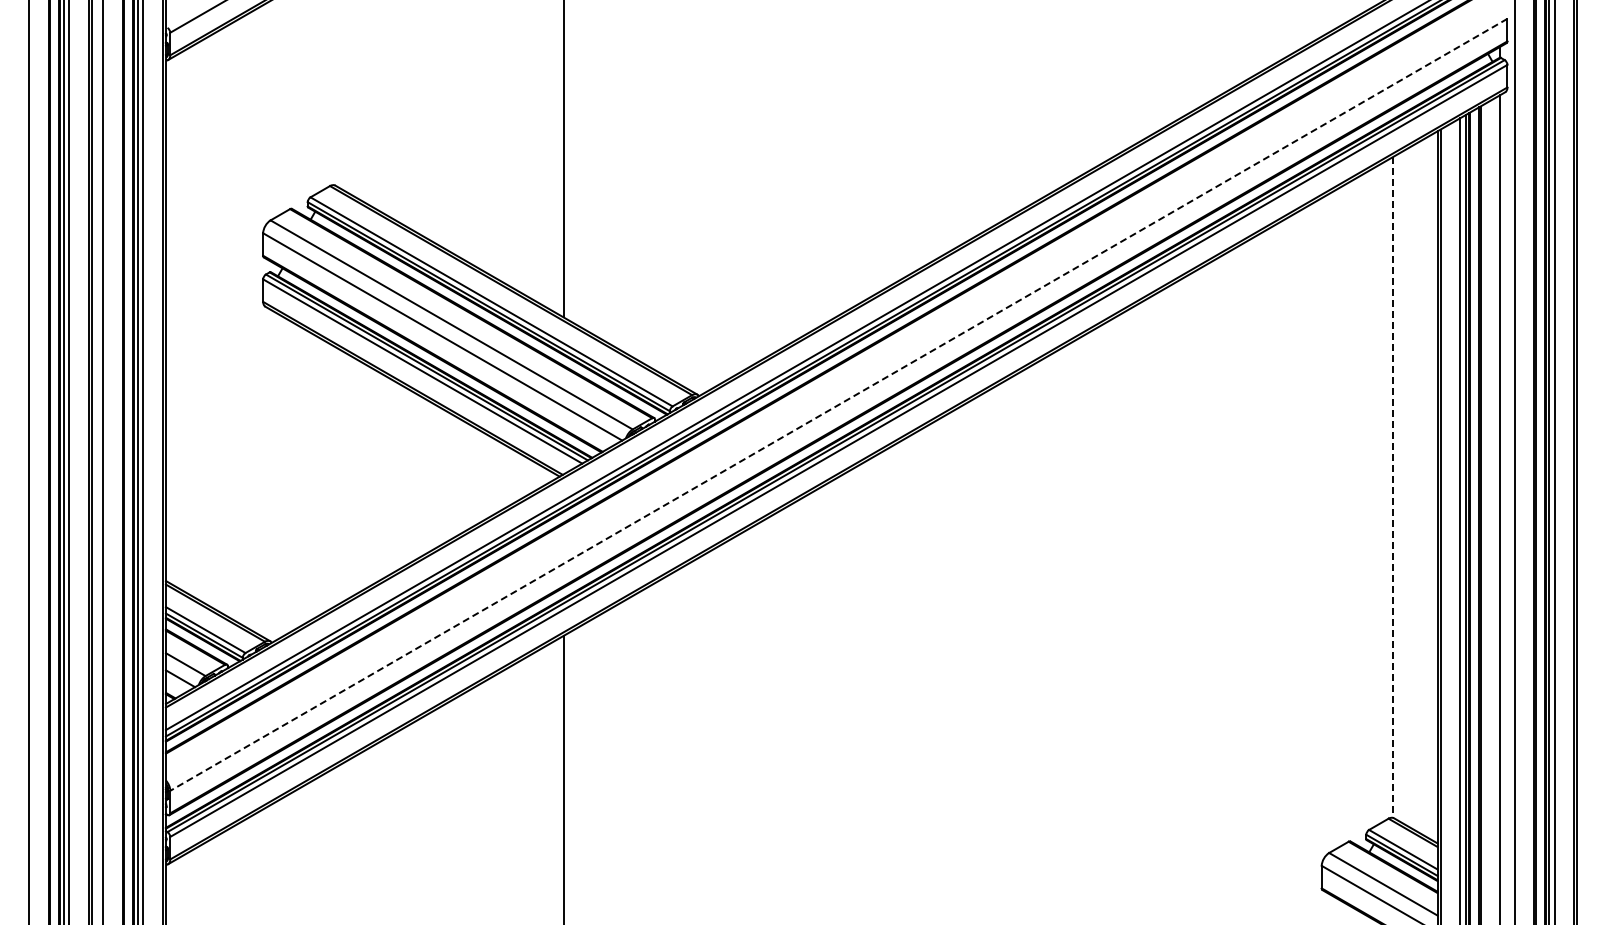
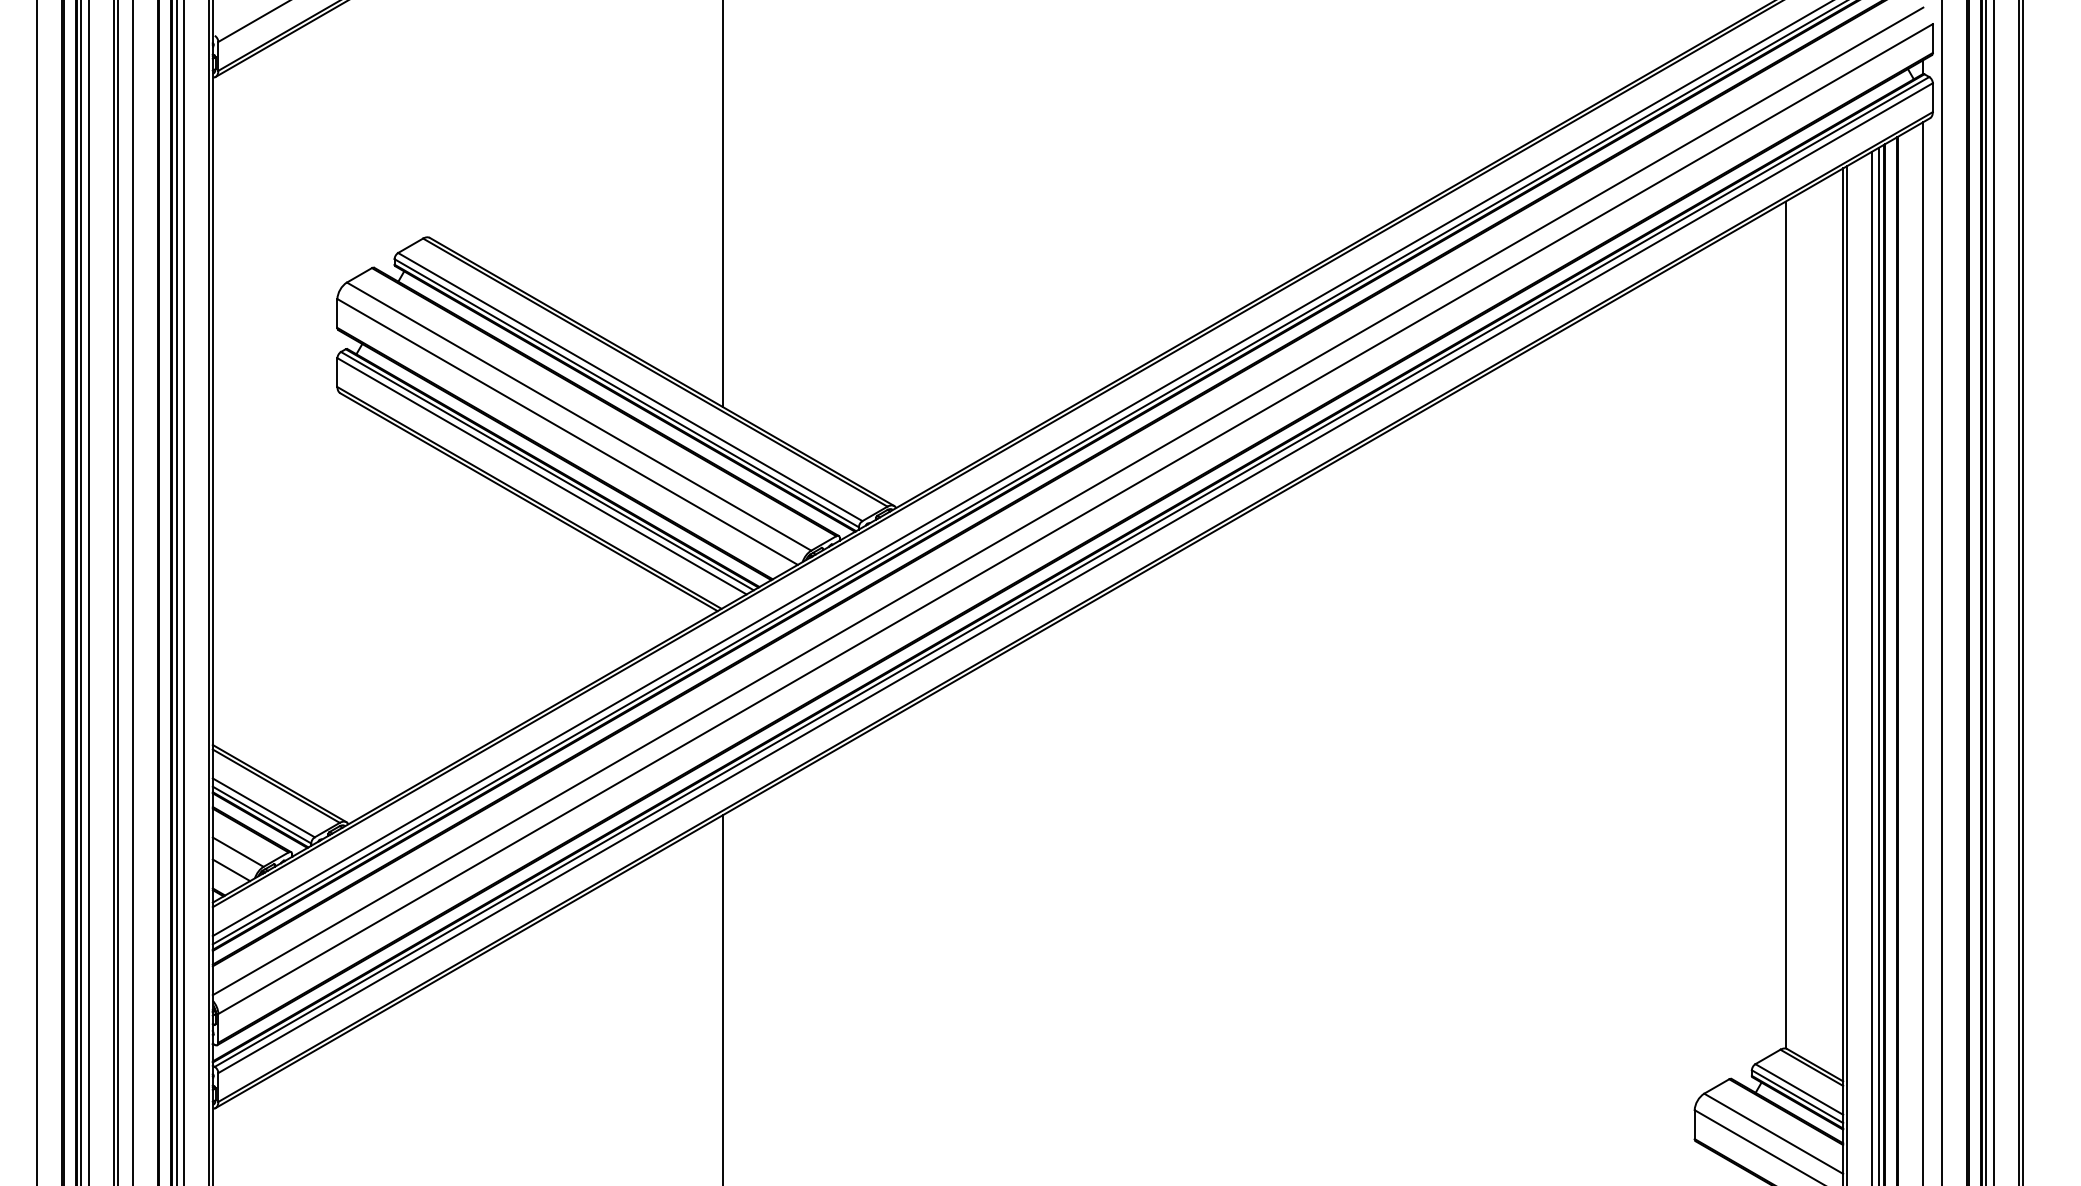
line: (832, 390) -> (1067, 500), added
line: (838, 405) -> (1075, 519), dashed -> solid
line: (1392, 487) -> (1785, 625), dashed -> solid

